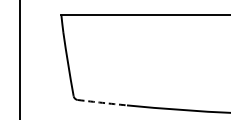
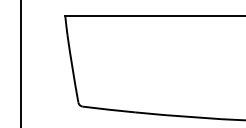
arc: (102, 102) -> (109, 109), dashed -> solid

